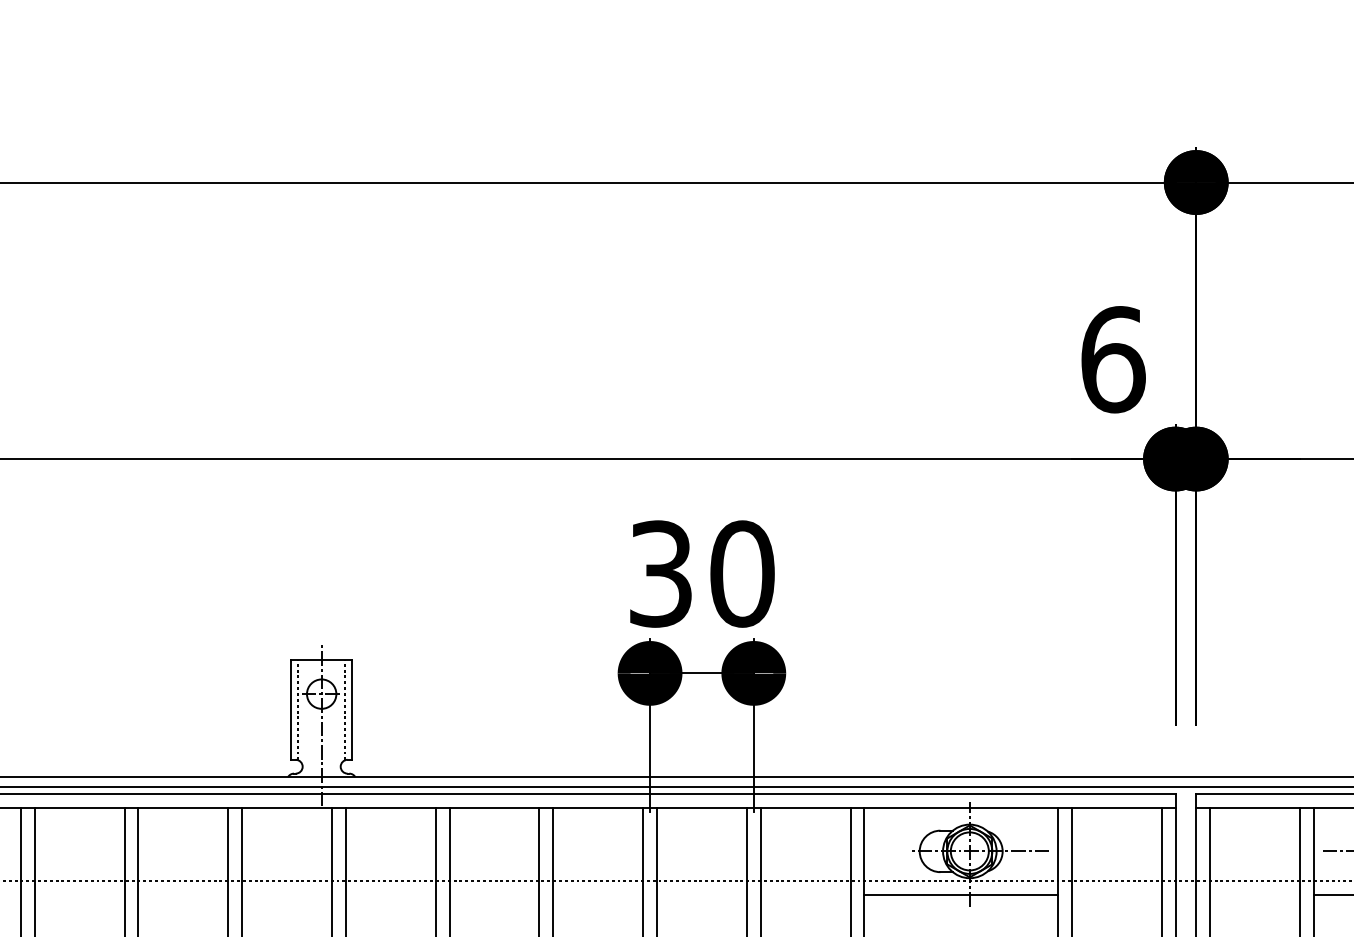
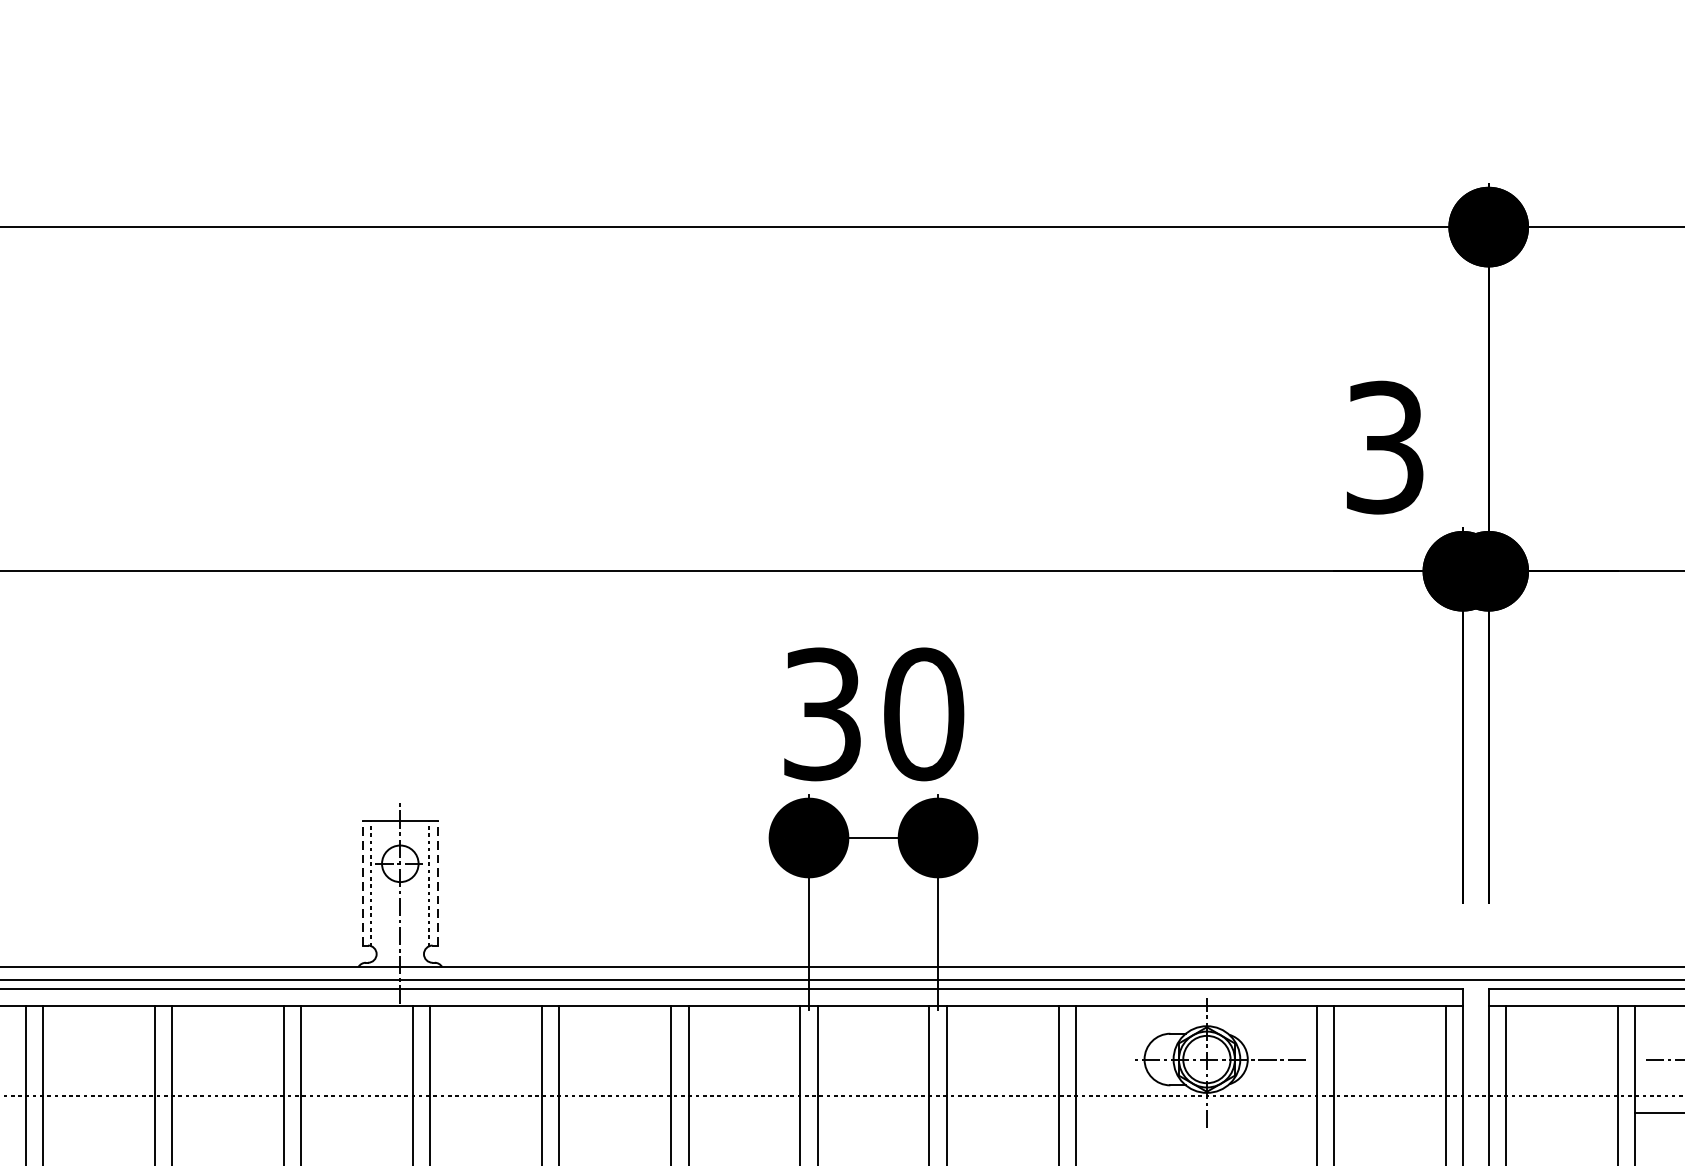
text: (1113, 359) -> (1385, 447), 6 -> 3
line: (291, 709) -> (362, 882), solid -> dashed
line: (351, 709) -> (437, 882), solid -> dashed
line: (960, 894) -> (1195, 1113), removed

